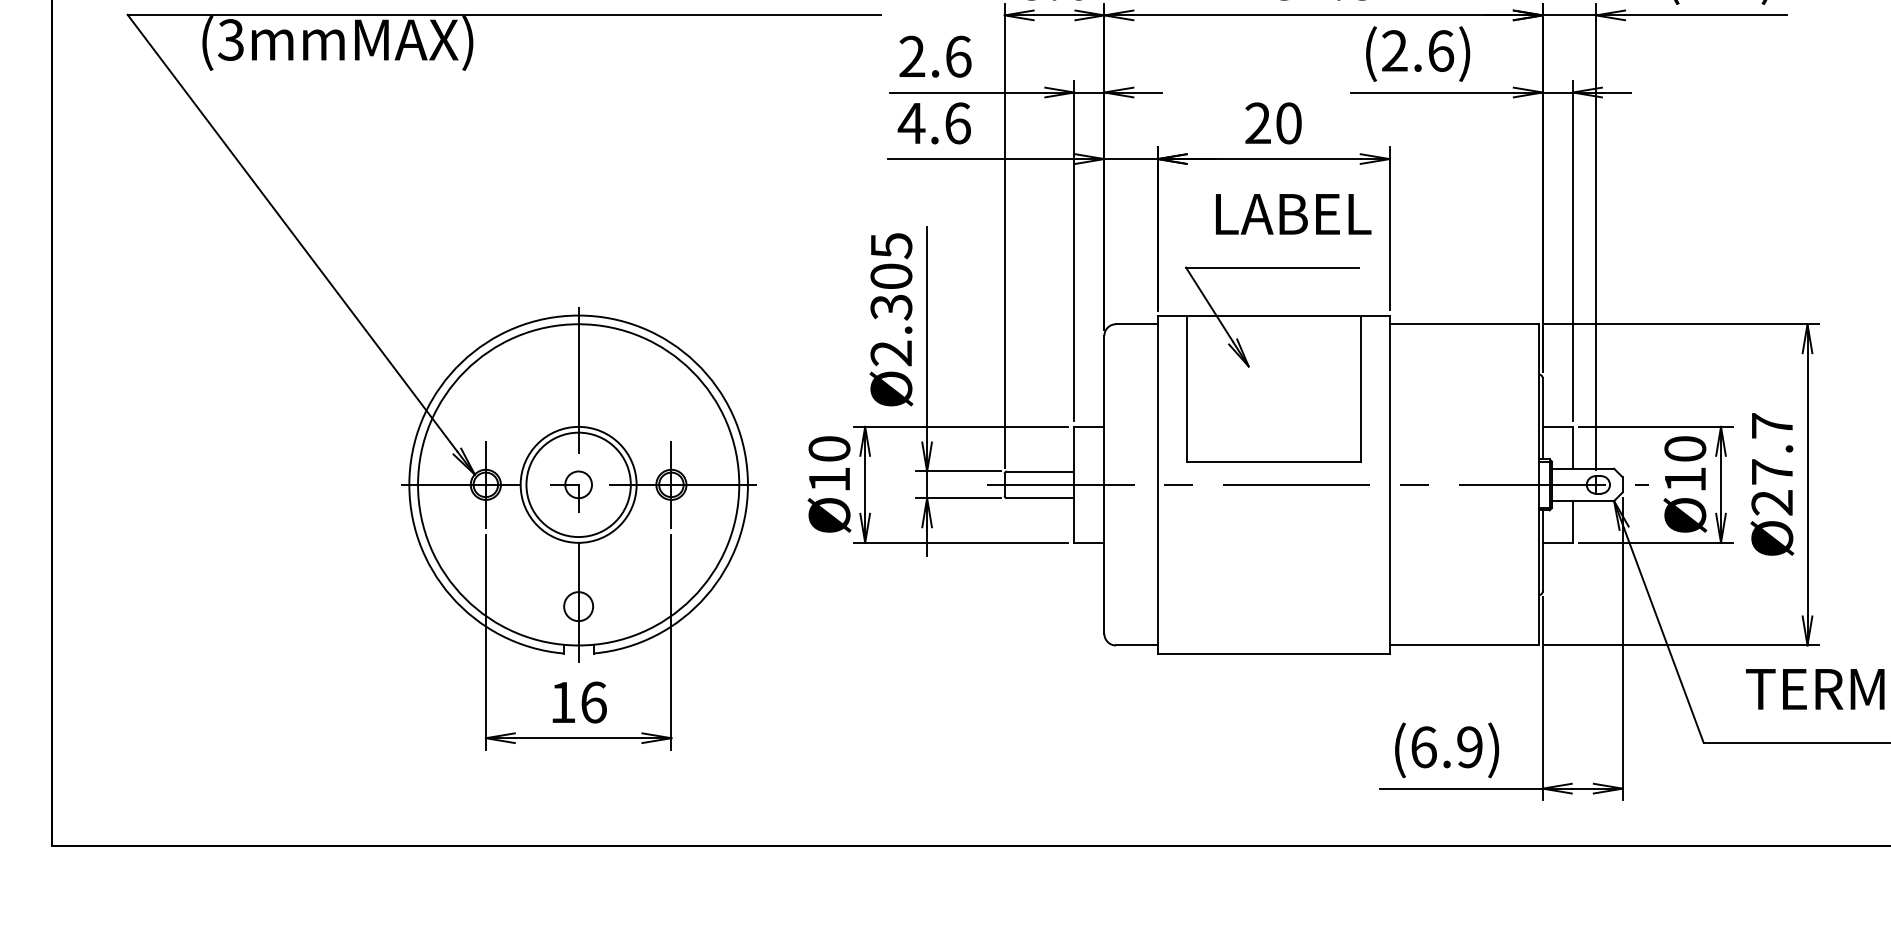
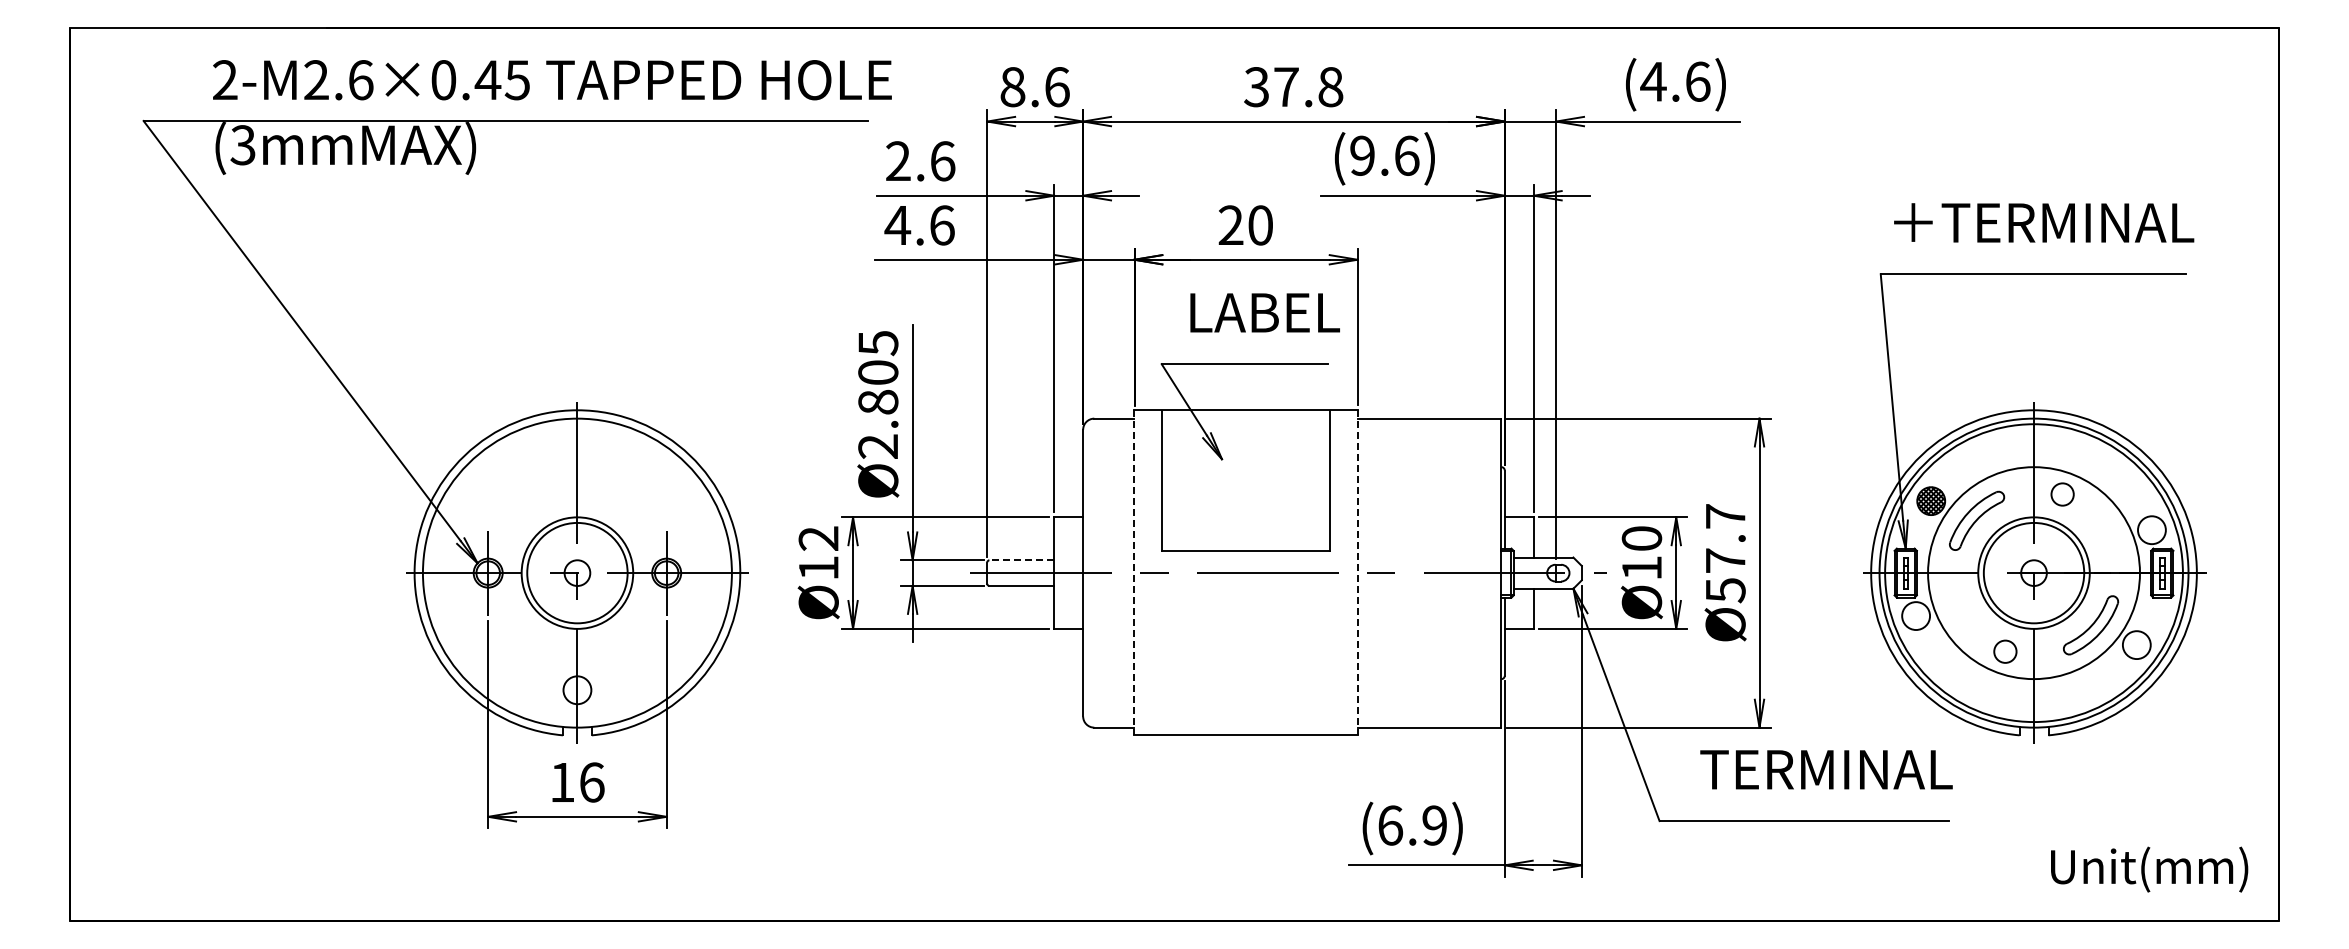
text: (1394, 50) -> (1362, 155), (2.6) -> (9.6)
text: (891, 307) -> (878, 402), Ø2.305 -> Ø2.805
text: (829, 448) -> (818, 538), Ø10 -> Ø12
line: (1040, 471) -> (1021, 560), solid -> dashed
line: (1157, 484) -> (1134, 572), solid -> dashed
line: (1389, 484) -> (1357, 572), solid -> dashed
text: (1772, 502) -> (1725, 590), Ø27.7 -> Ø57.7

